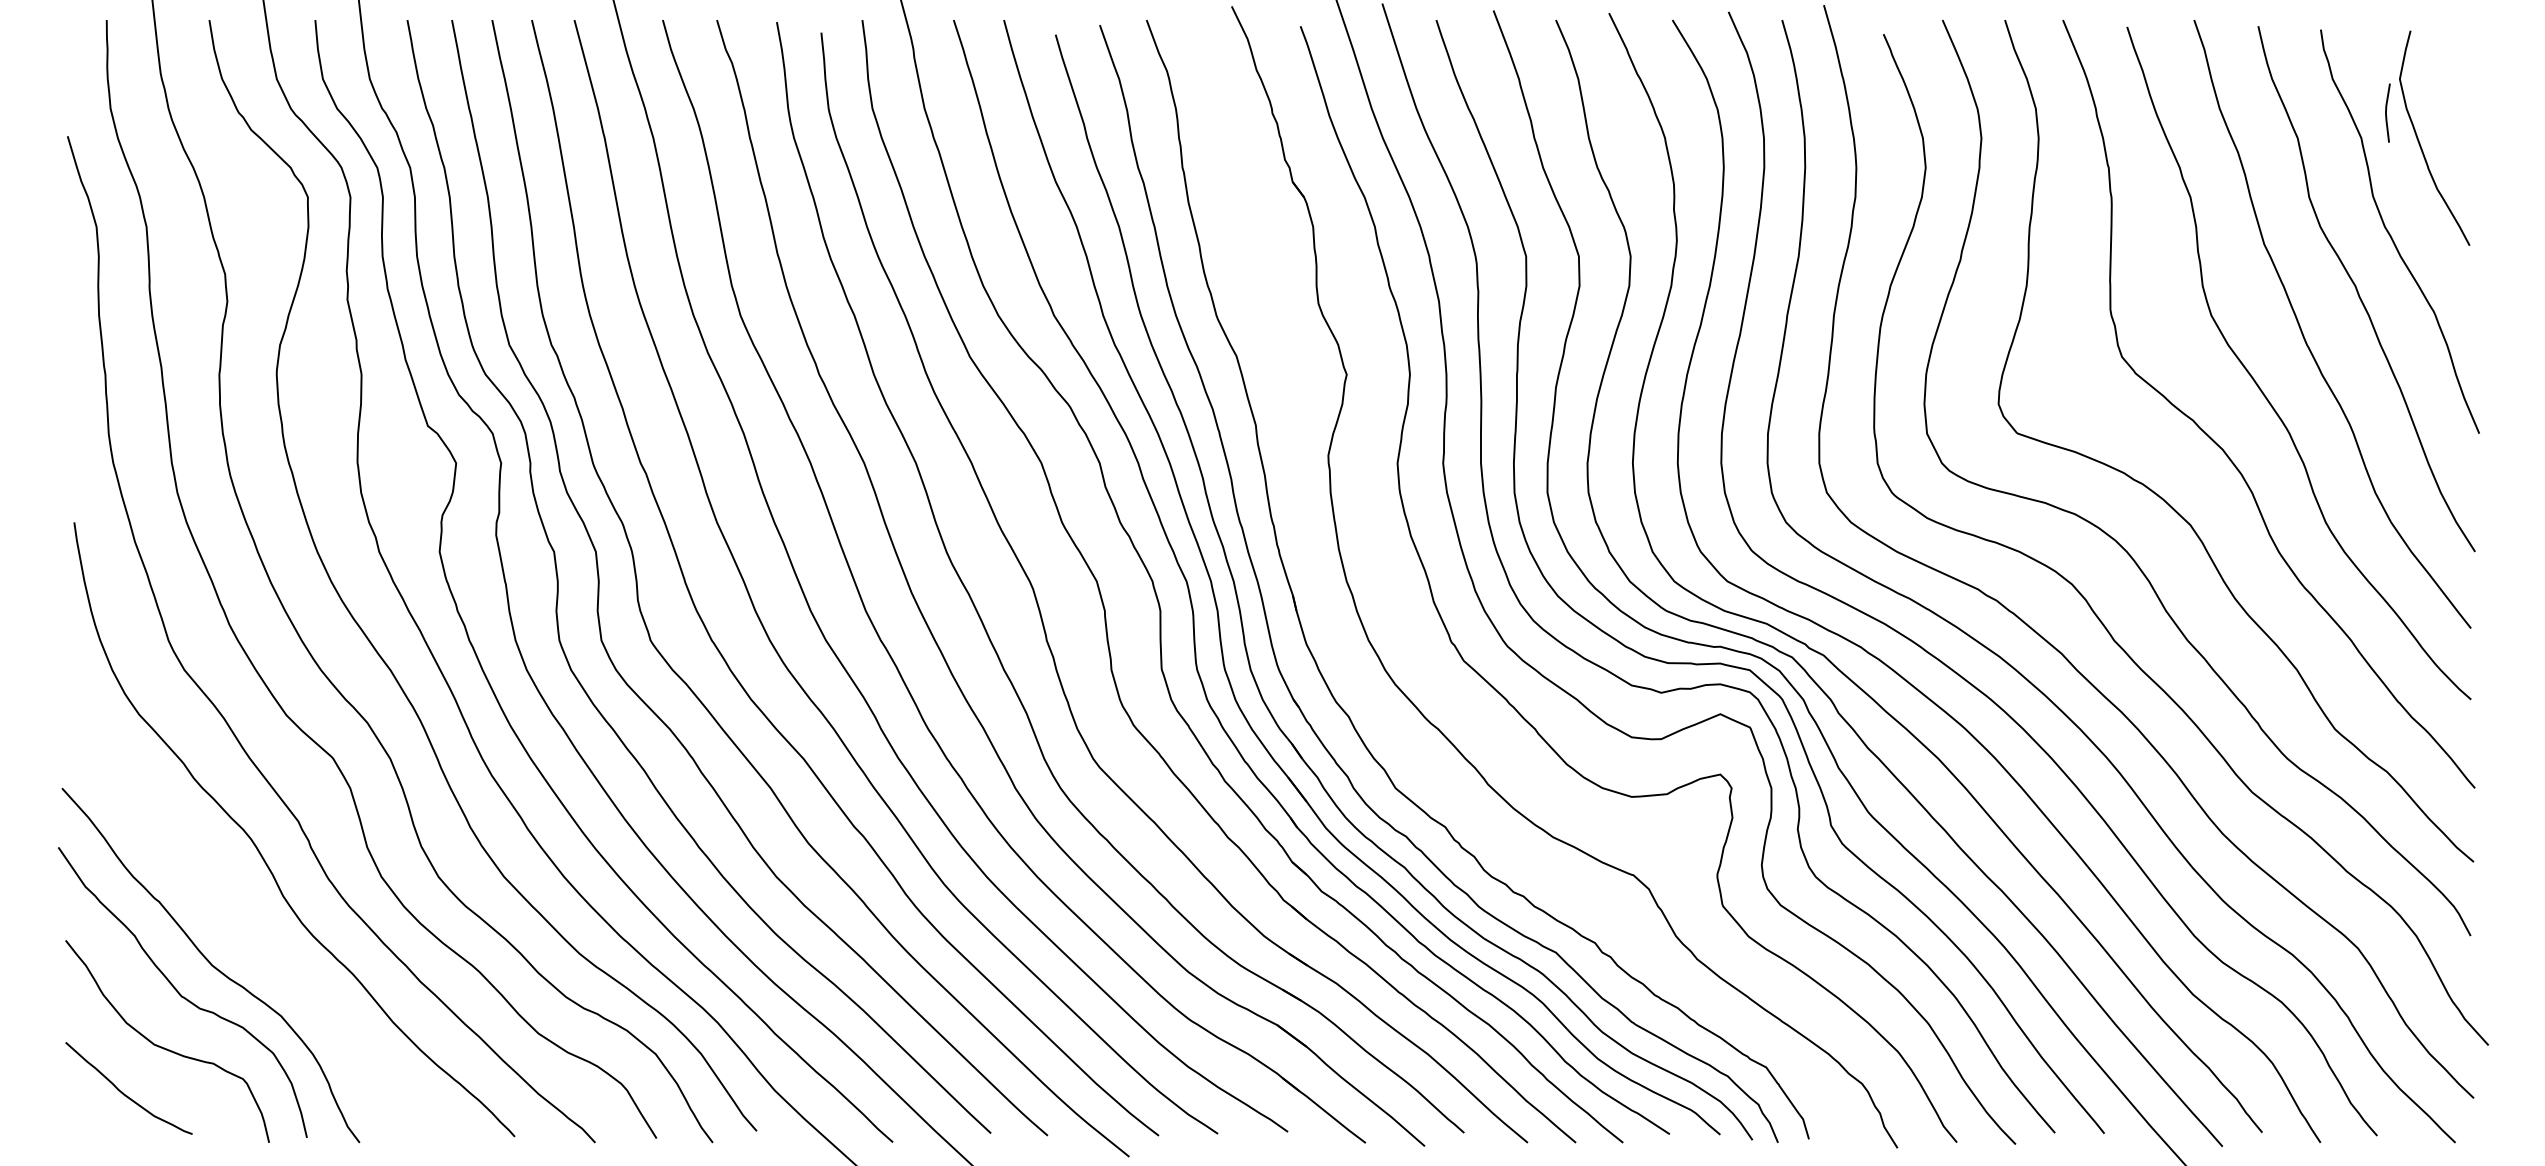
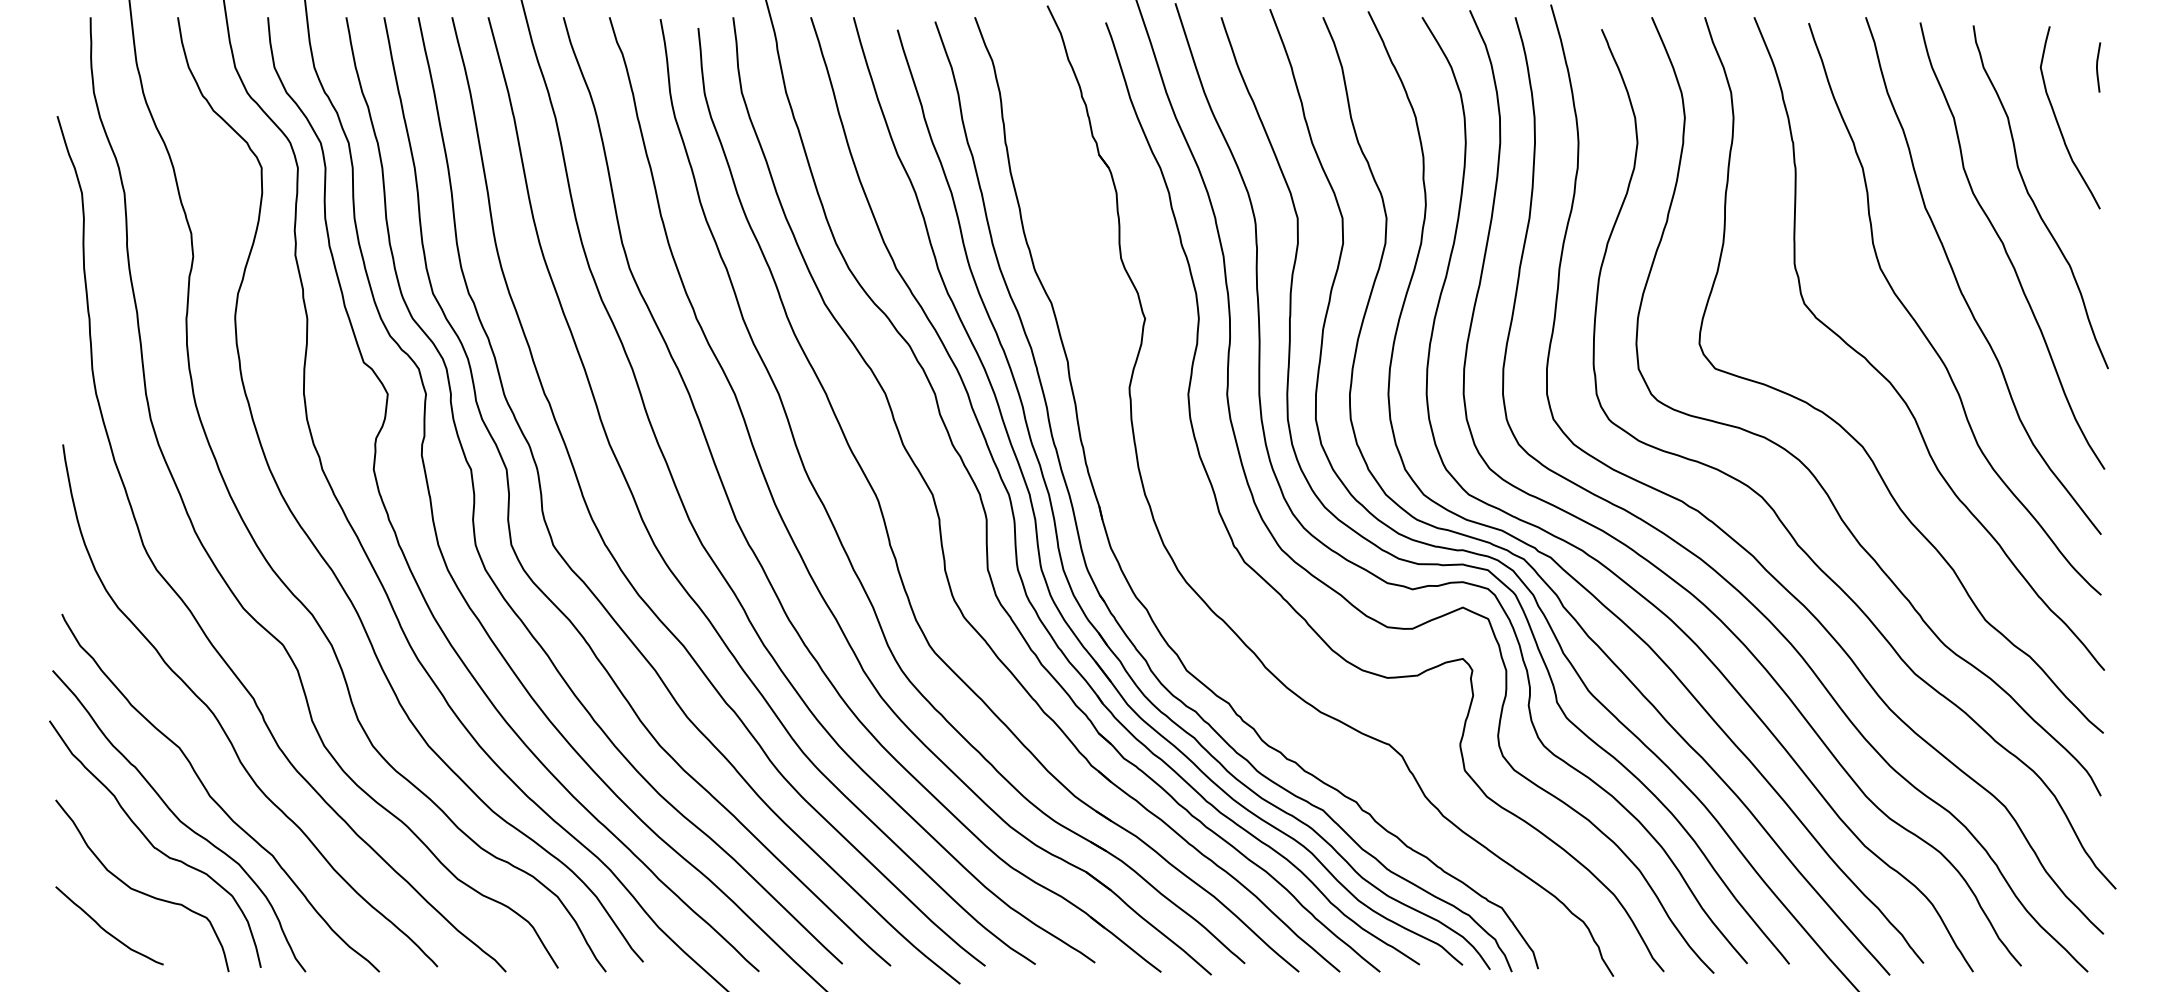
line: (2386, 112) -> (2097, 66), moved
curve: (251, 939) -> (213, 799), added

